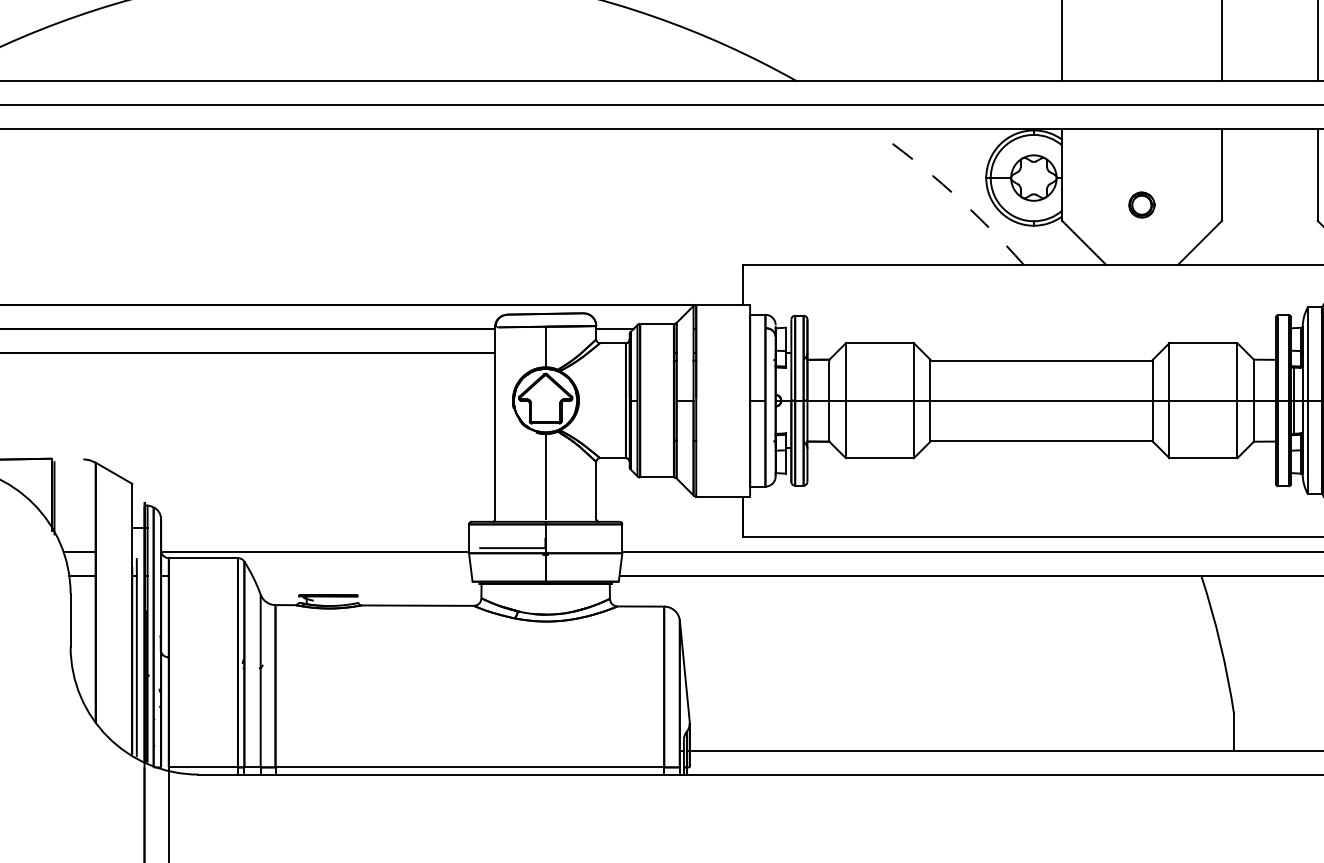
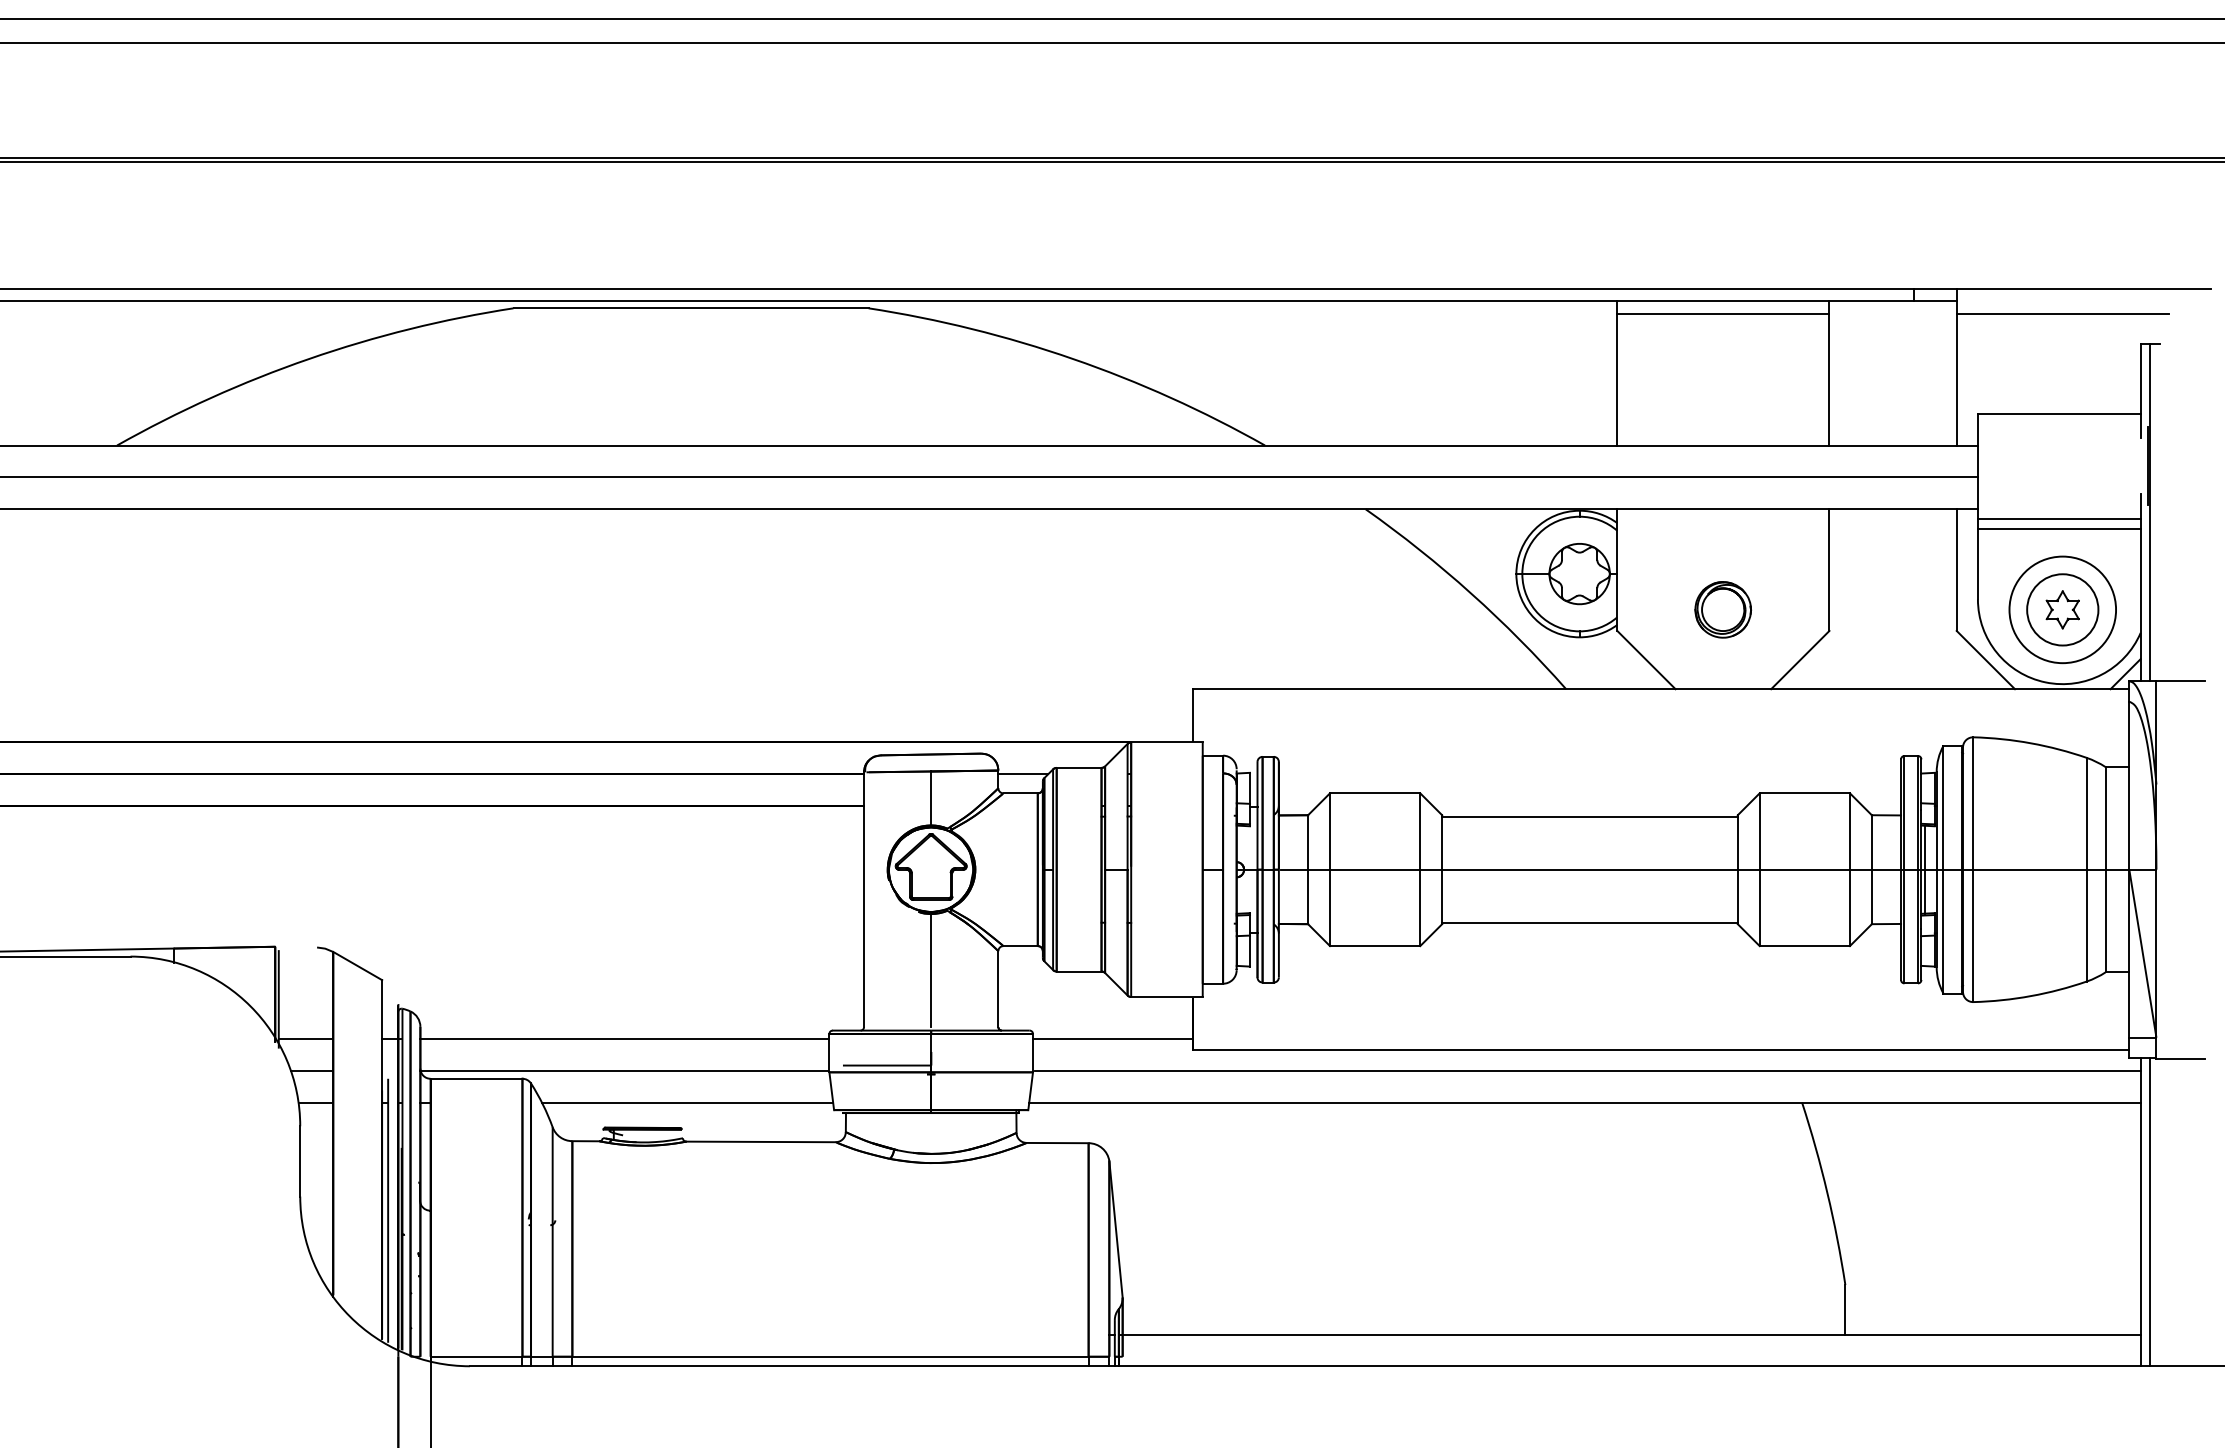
arc: (952, 192) -> (1471, 593), dashed -> solid
part: (1141, 204) -> (1722, 609), size x1.67
line: (74, 527) -> (305, 1038), added
line: (314, 527) -> (624, 1038), added
line: (682, 527) -> (1112, 1038), added
line: (362, 575) -> (687, 1102), added

